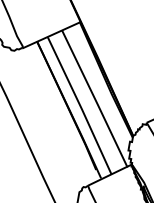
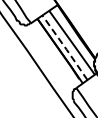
line: (80, 107) -> (65, 48), solid -> dashed

